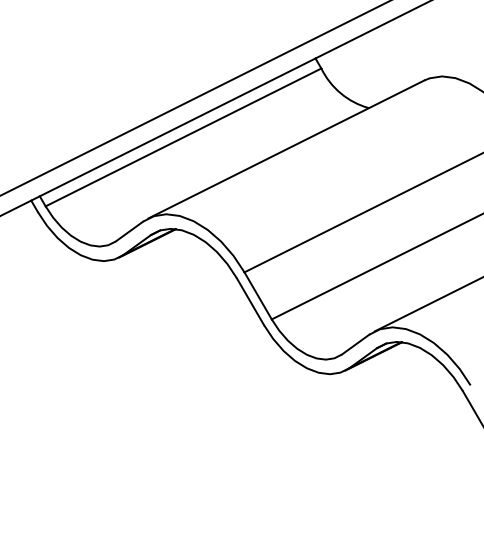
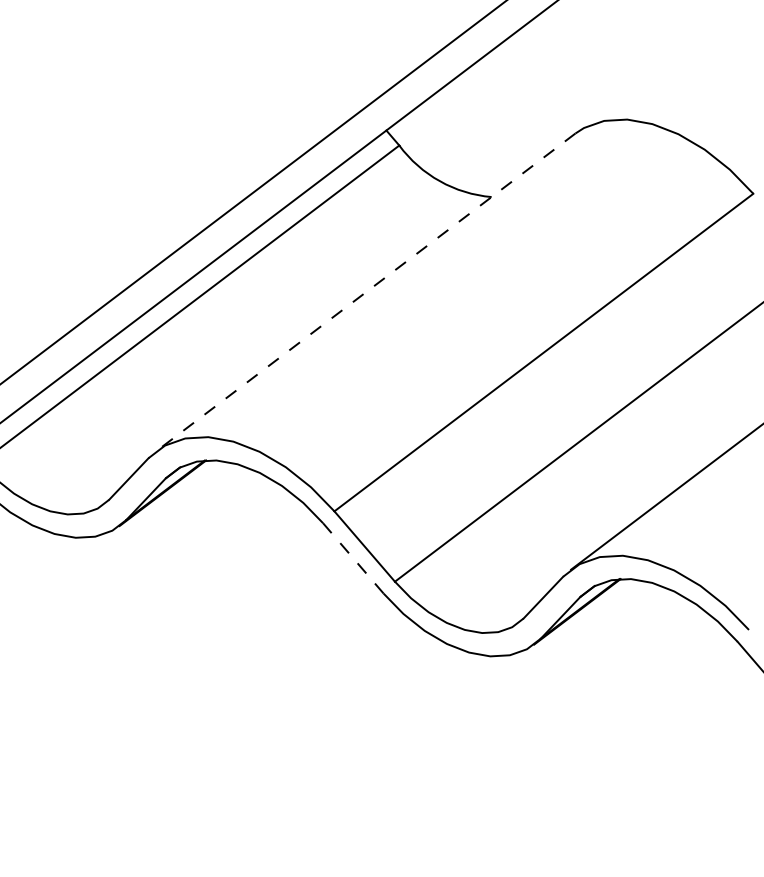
line: (285, 149) -> (364, 292), solid -> dashed
line: (250, 301) -> (353, 558), solid -> dashed

